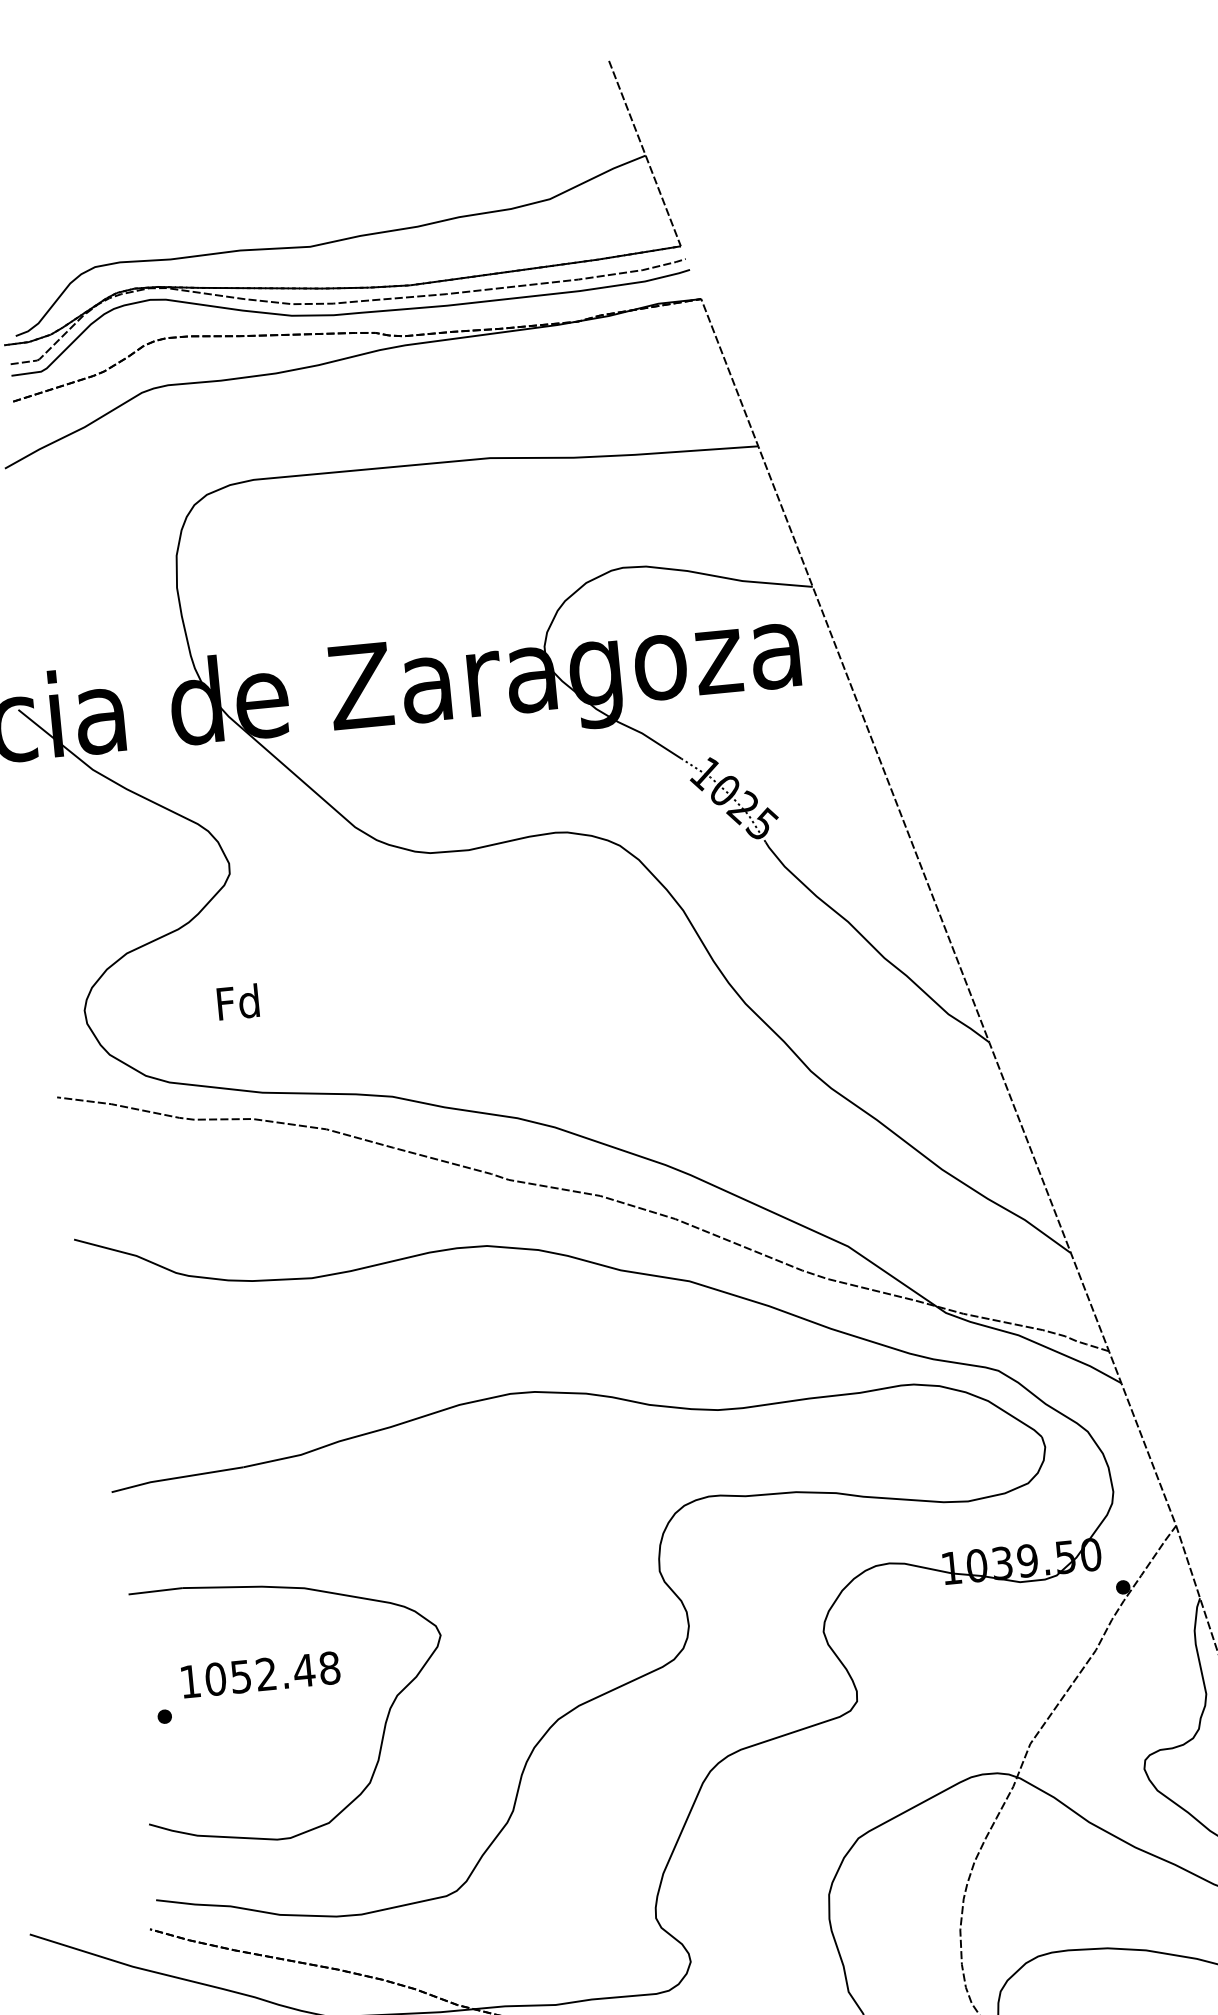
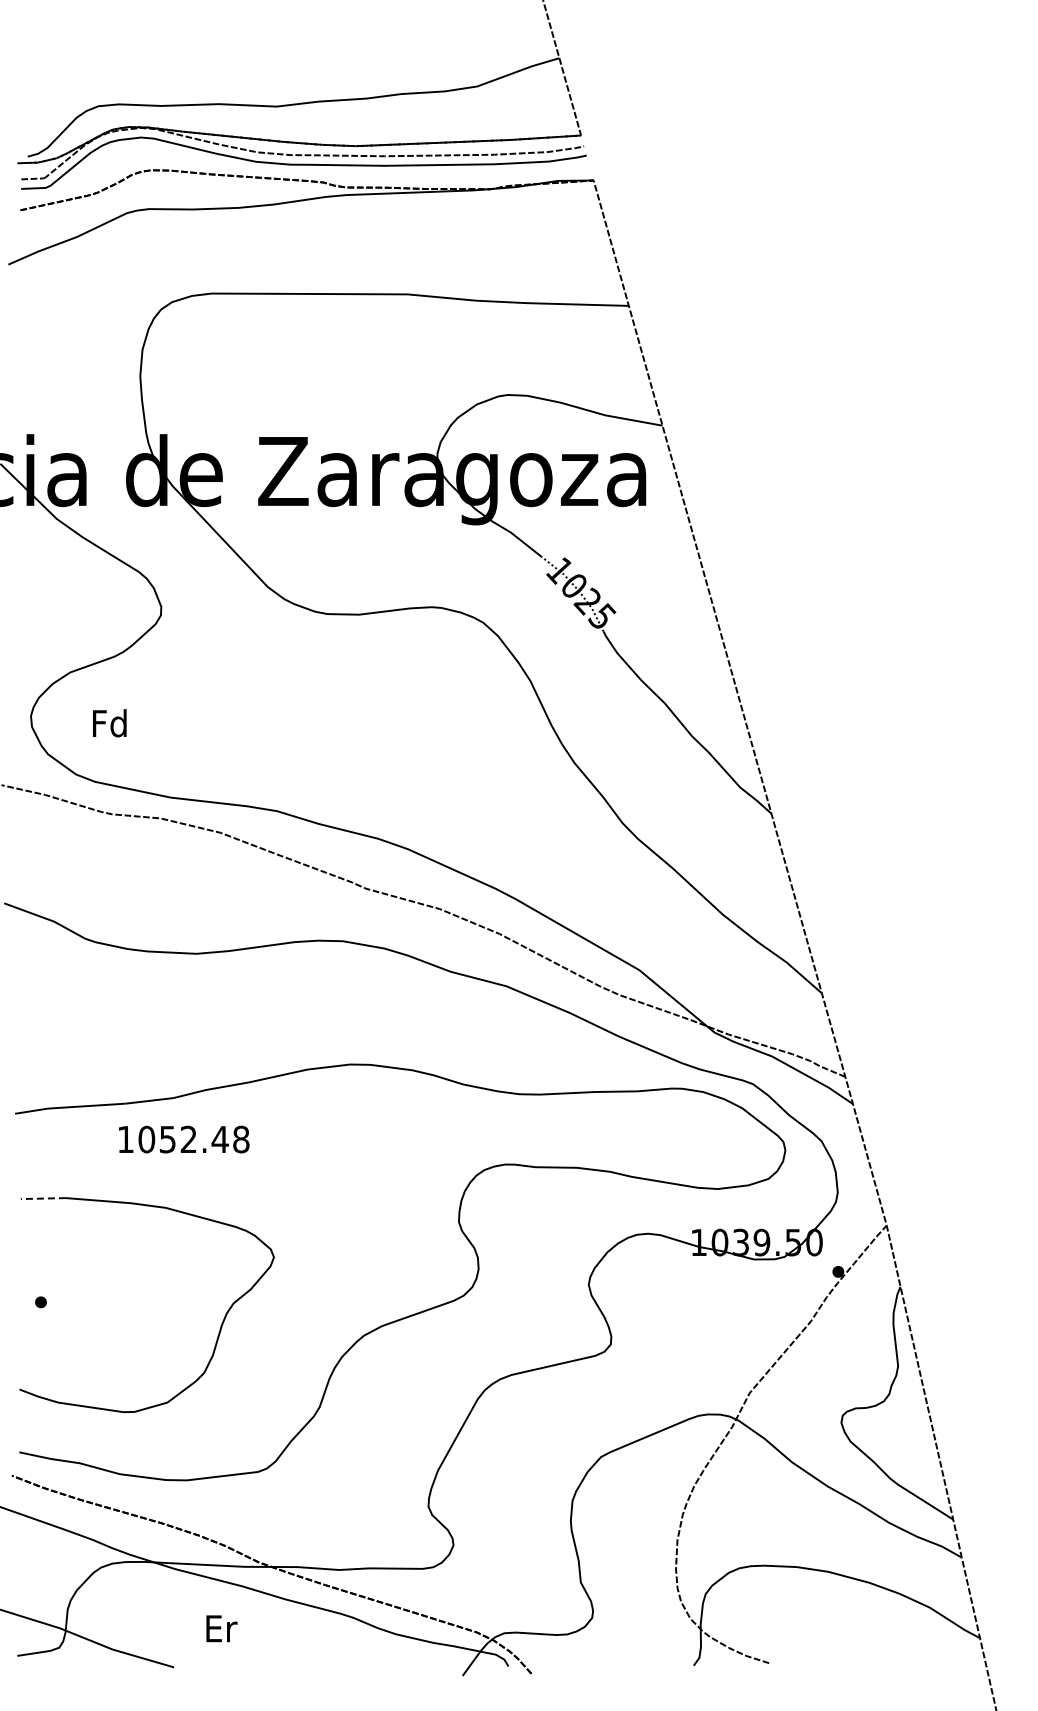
text: (237, 1002) -> (109, 723), moved
line: (155, 1591) -> (43, 1198), solid -> dashed
text: (261, 1674) -> (184, 1139), moved

